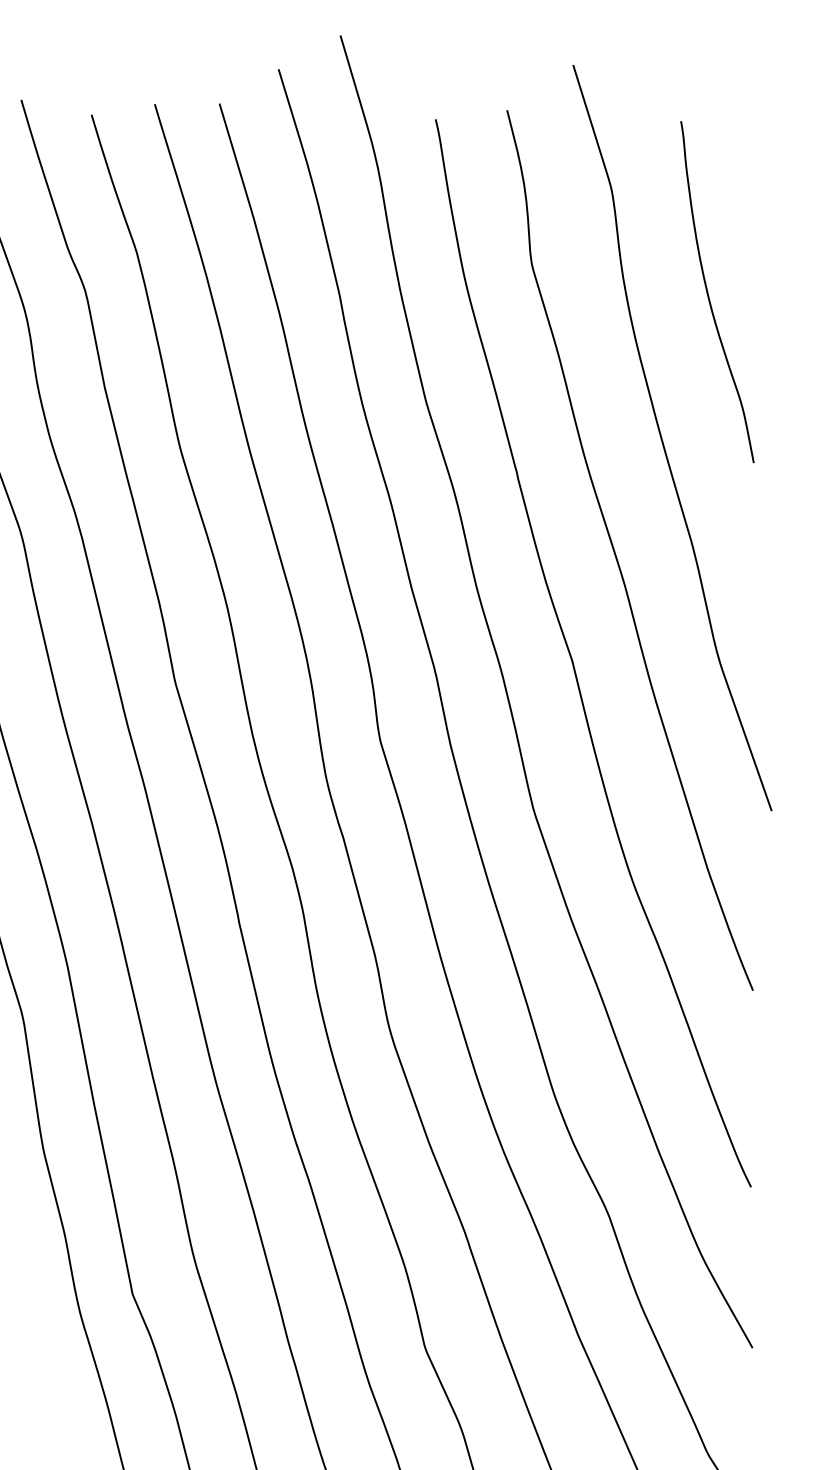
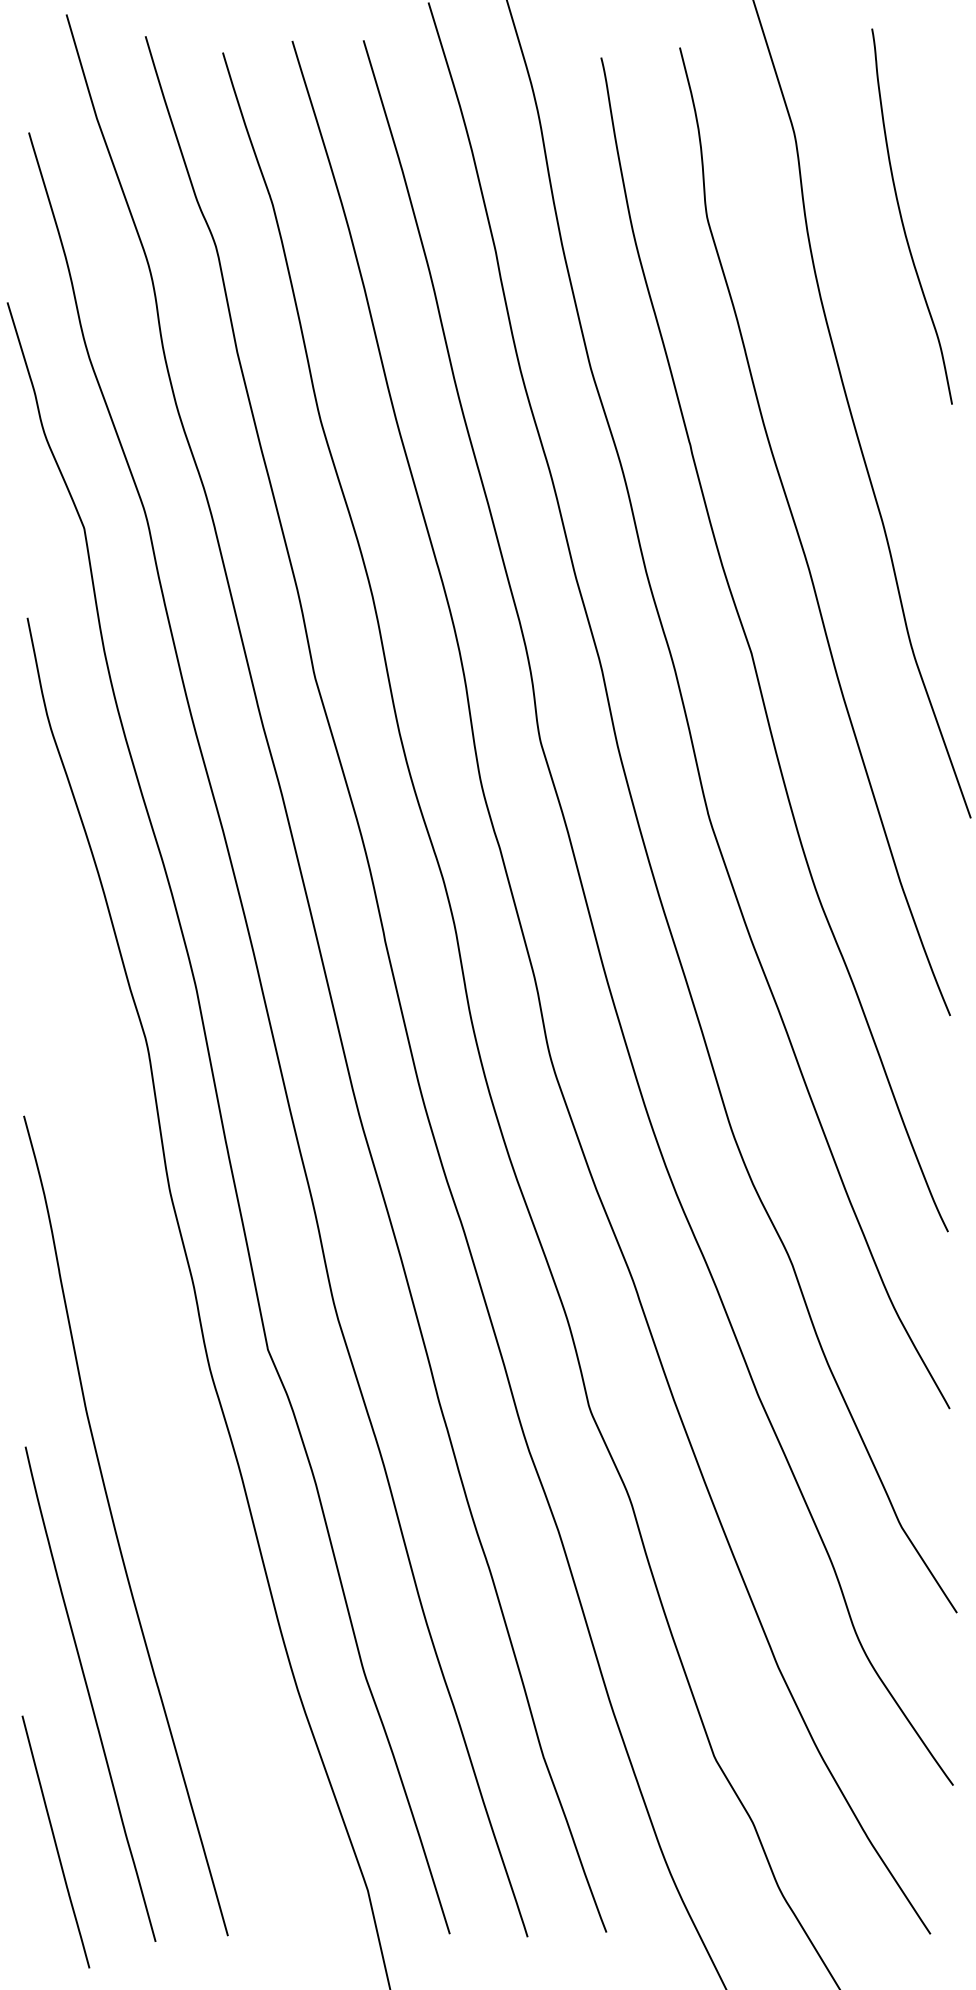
curve: (708, 292) -> (902, 217), moved

